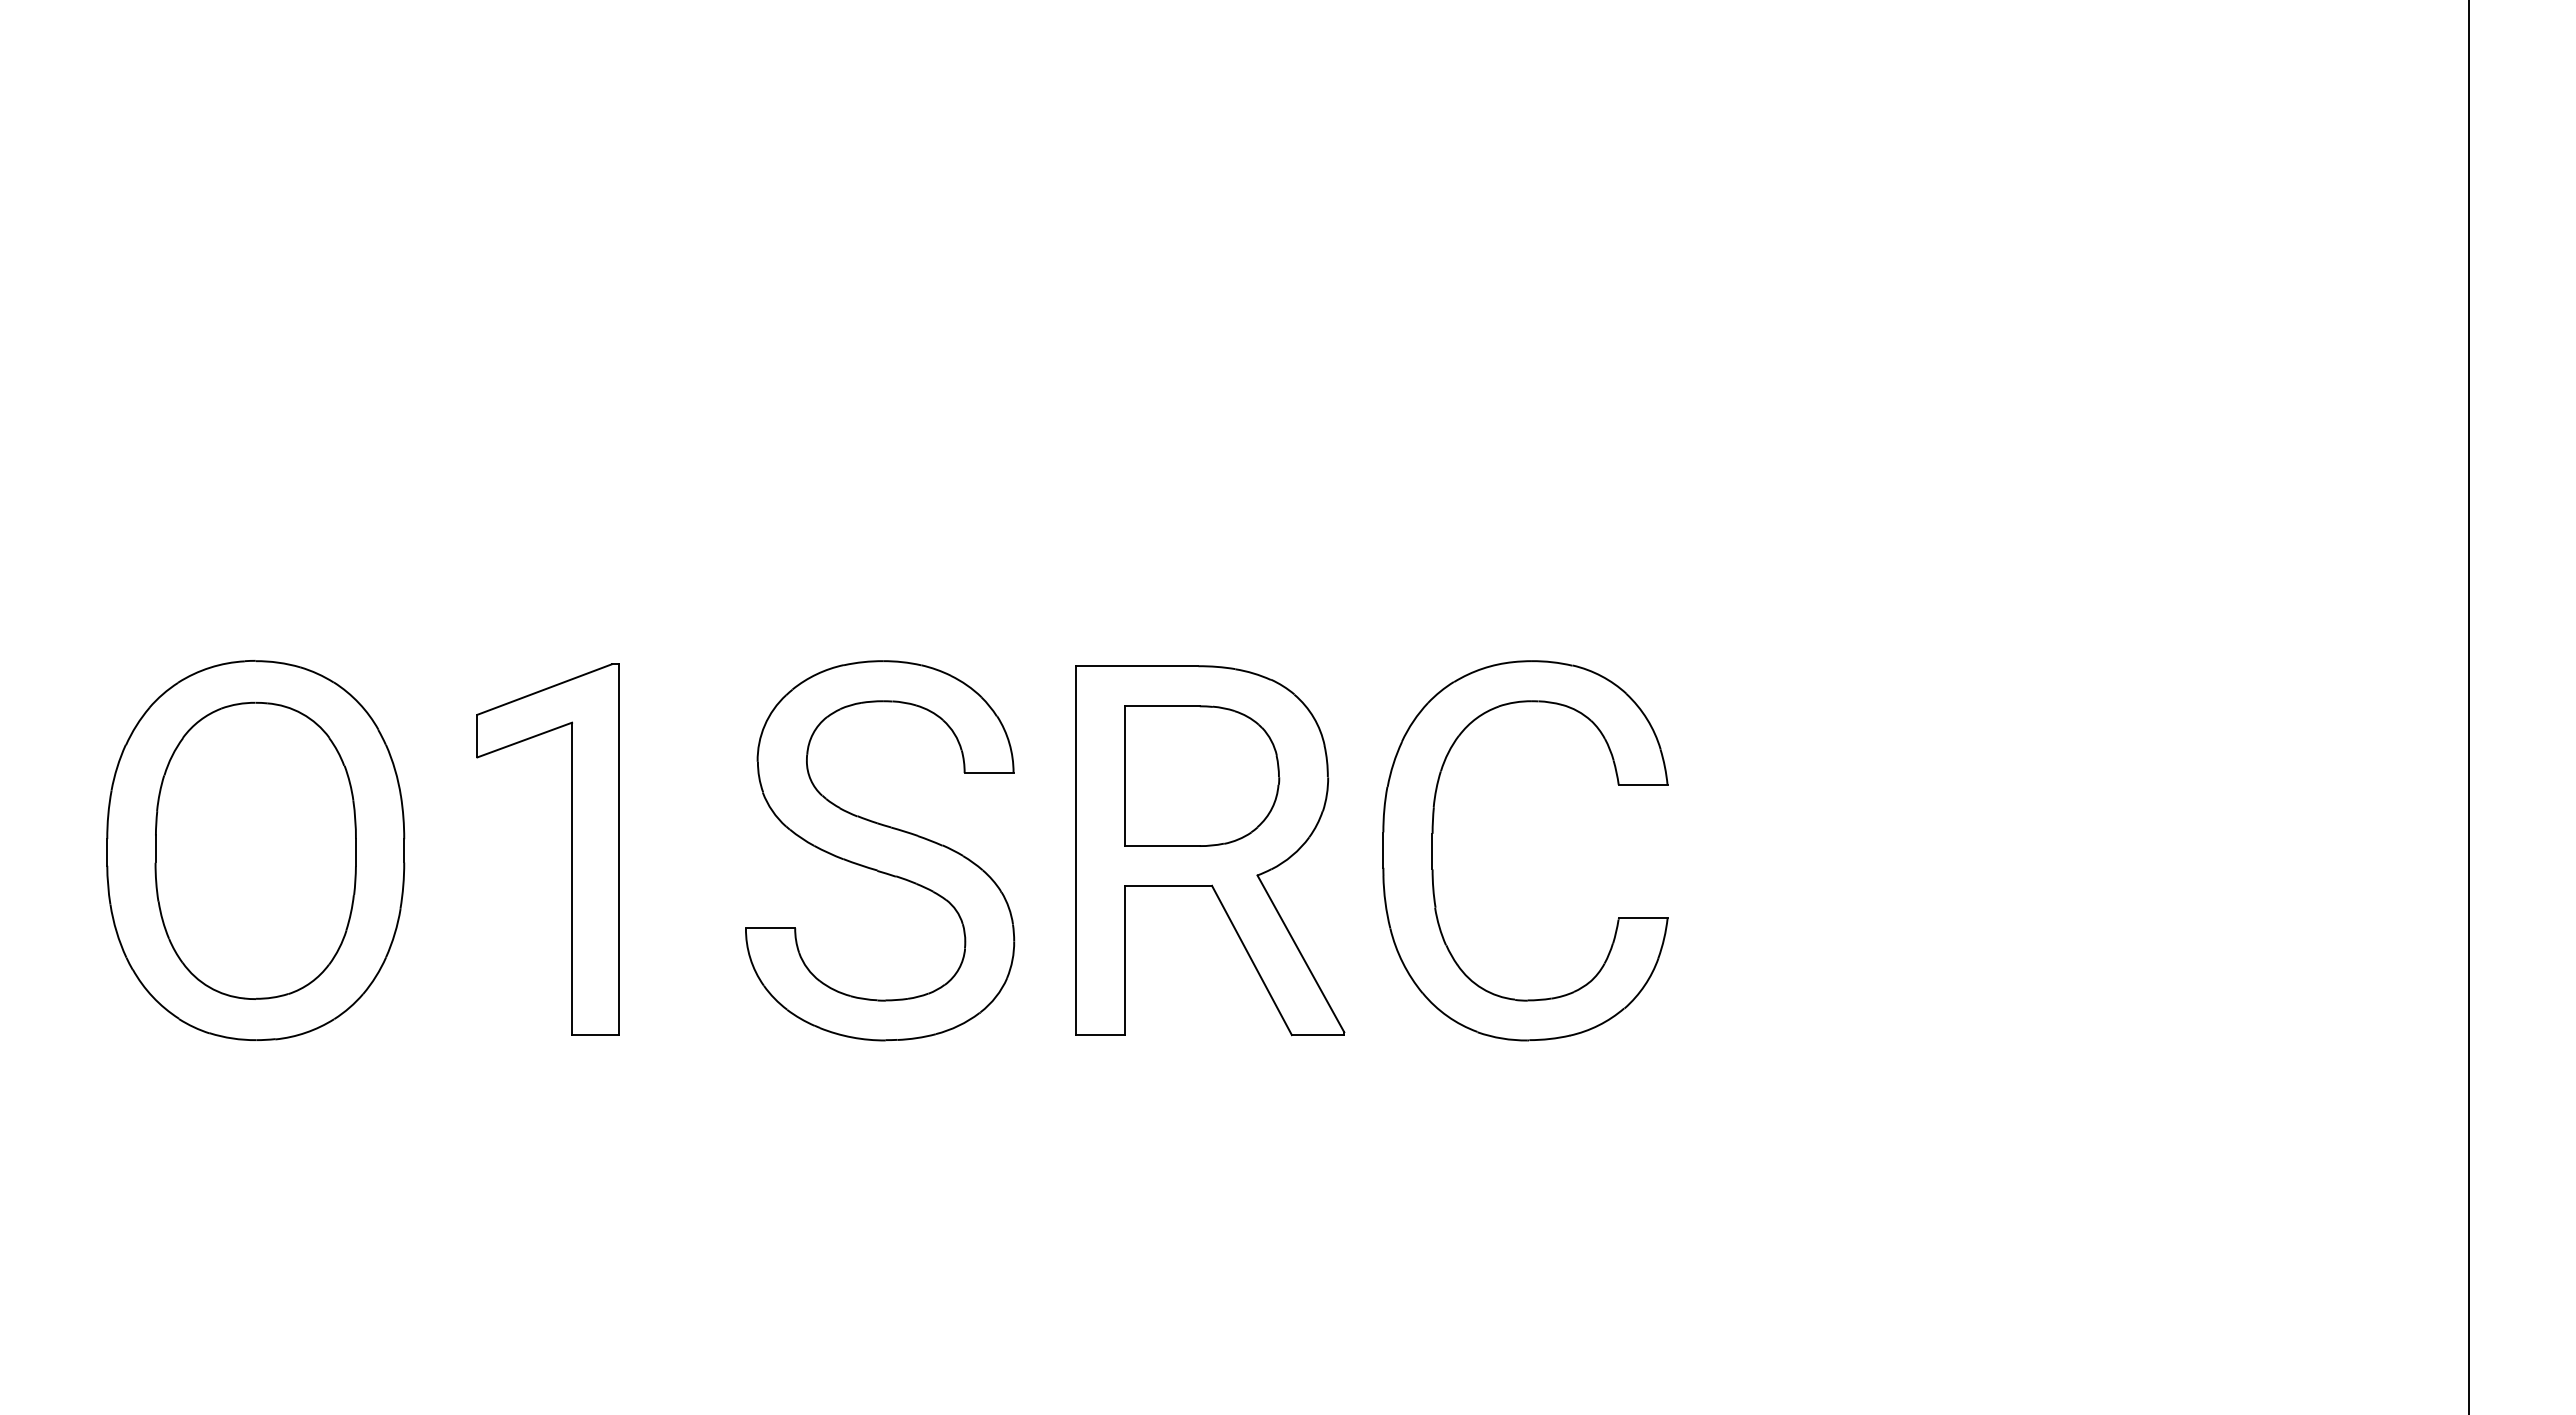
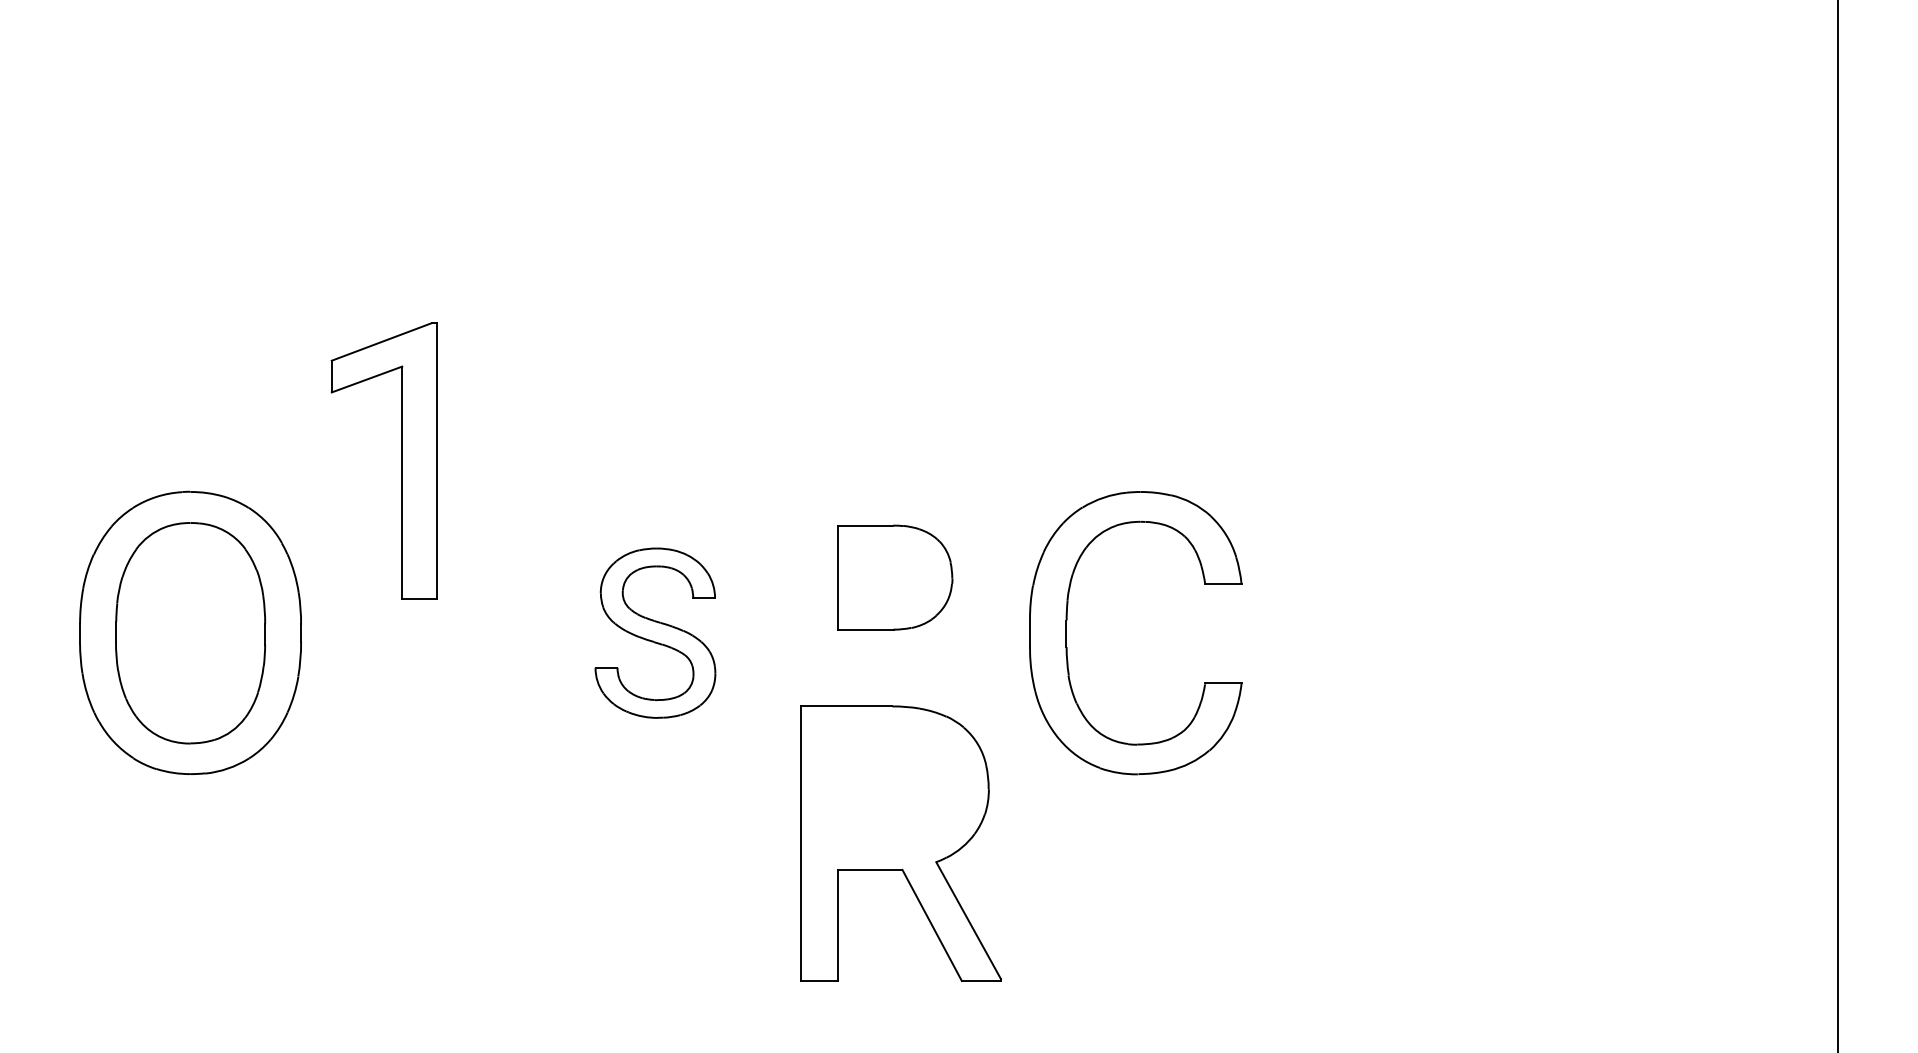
part: (571, 849) -> (401, 460), moved
part: (880, 850) -> (655, 632), size x0.6
part: (1210, 850) -> (901, 843), moved

